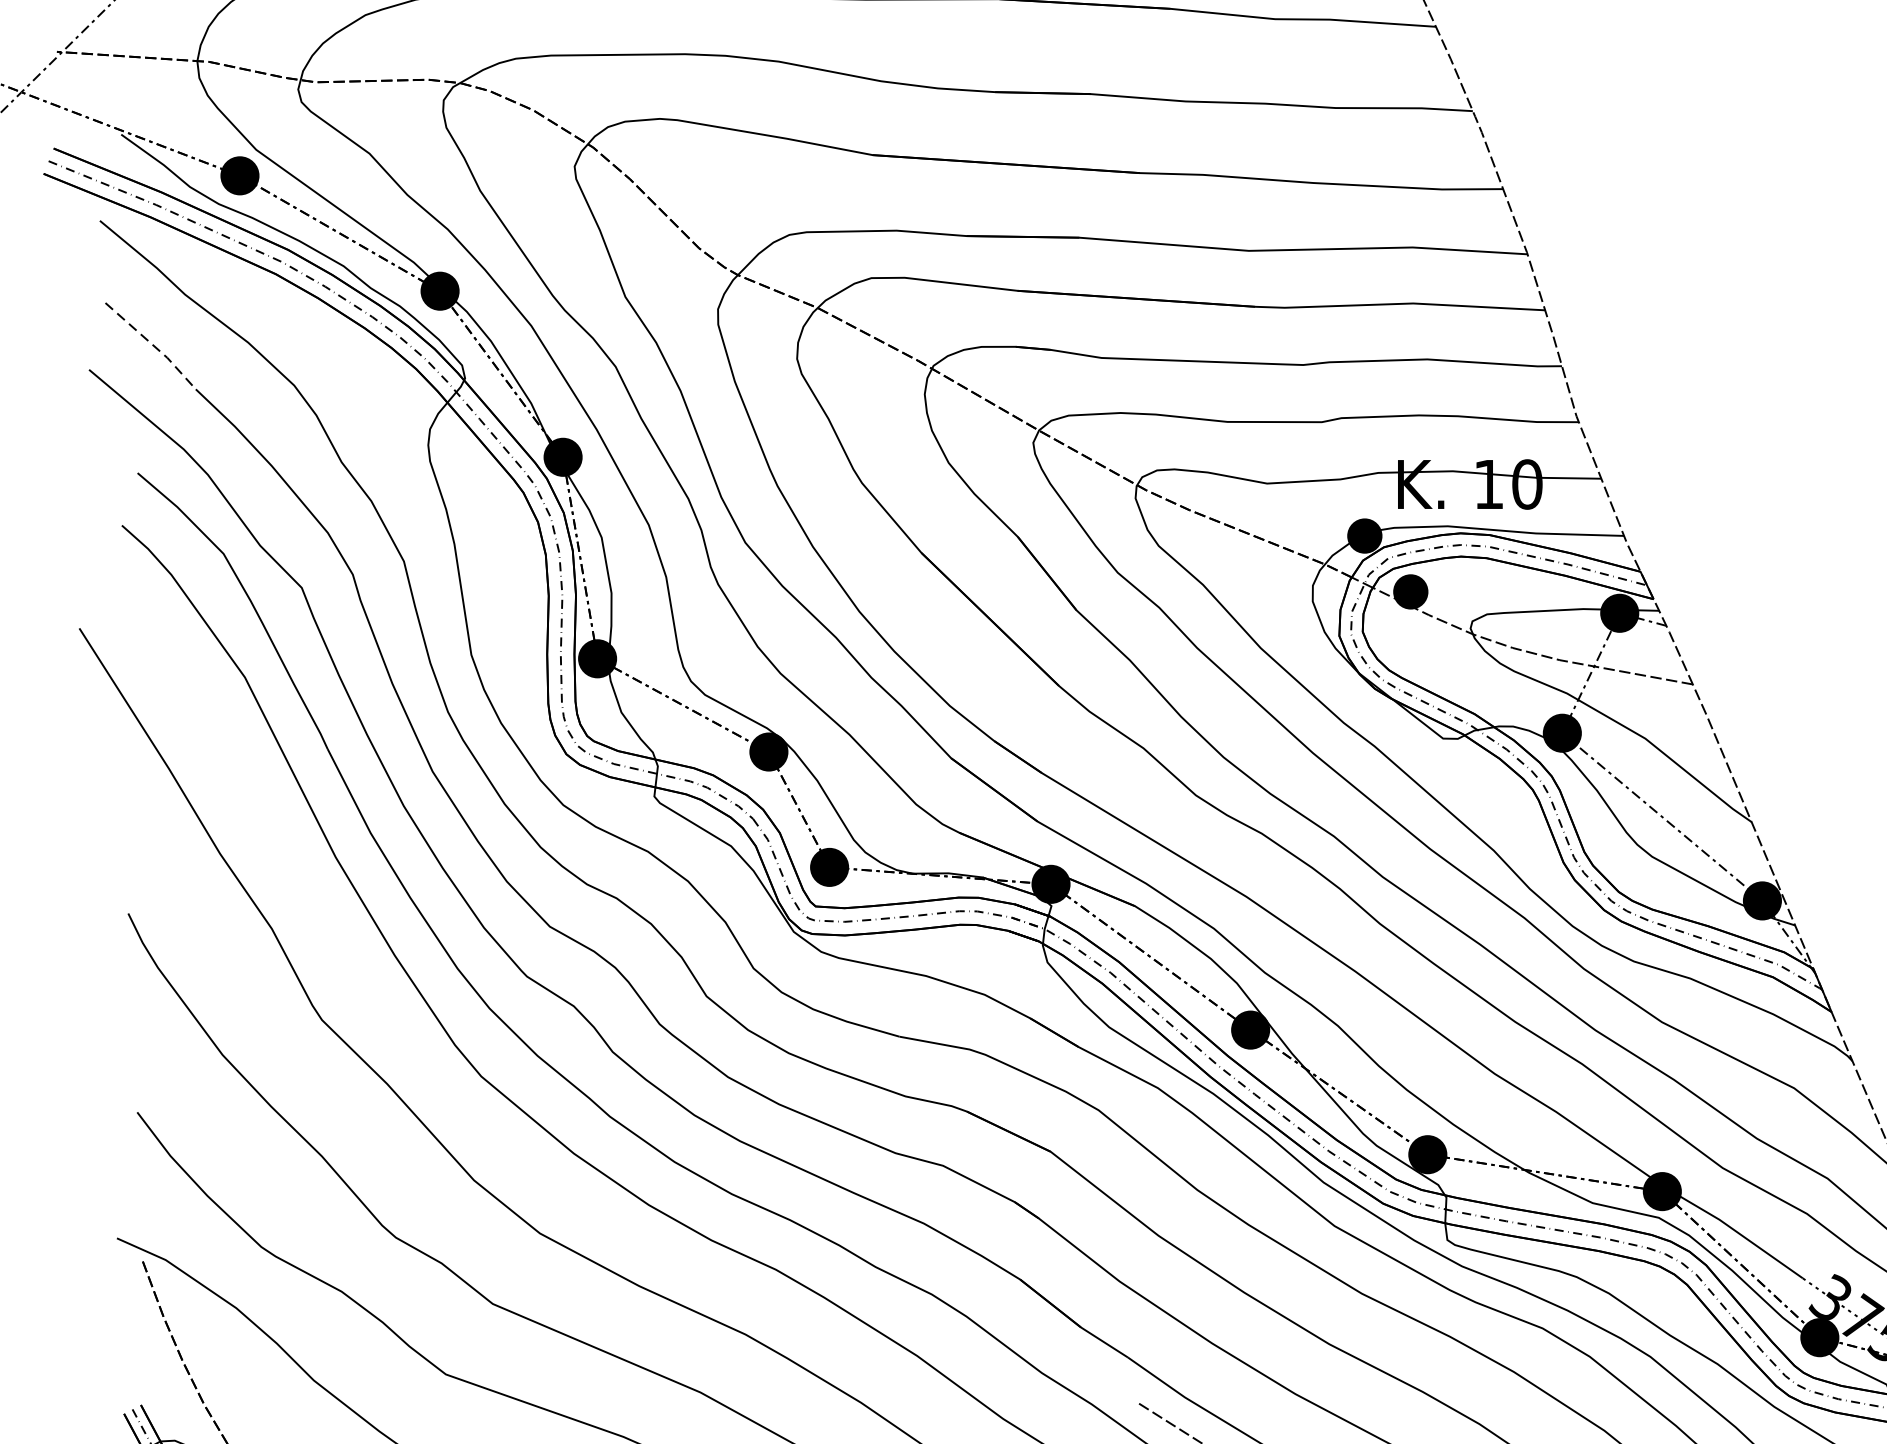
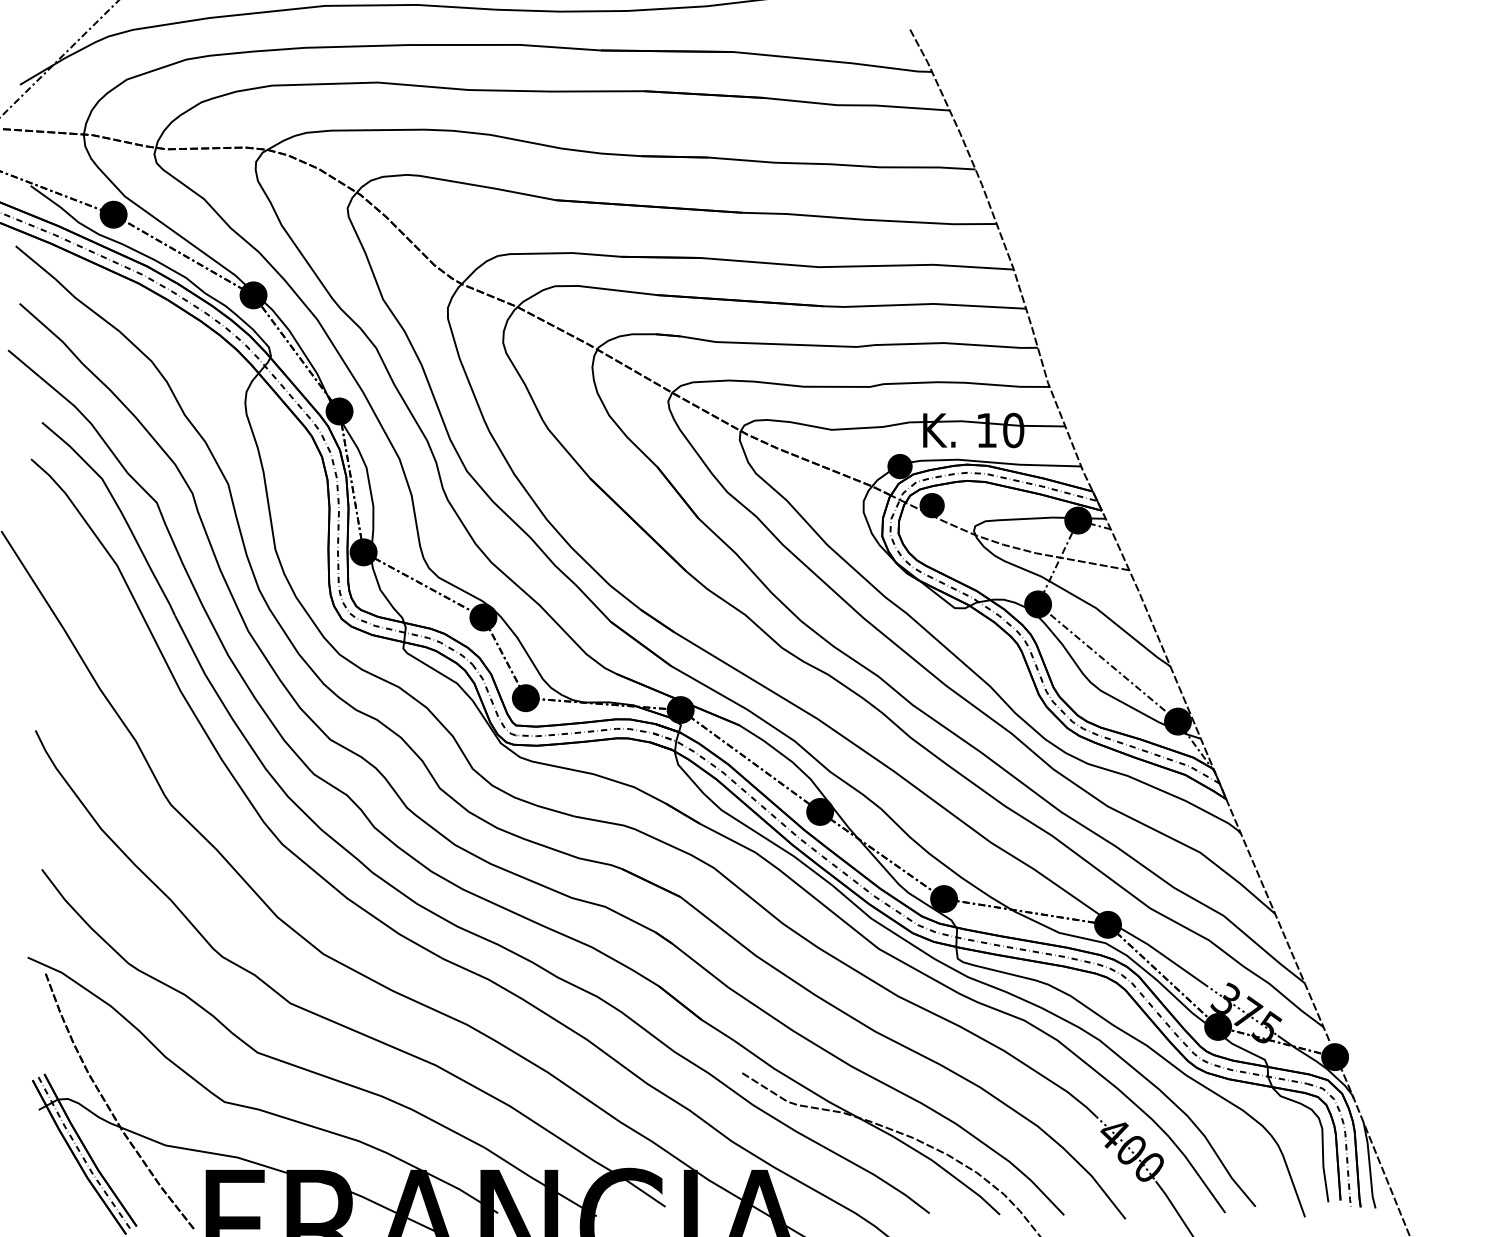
line: (153, 345) -> (53, 333), dashed -> solid

